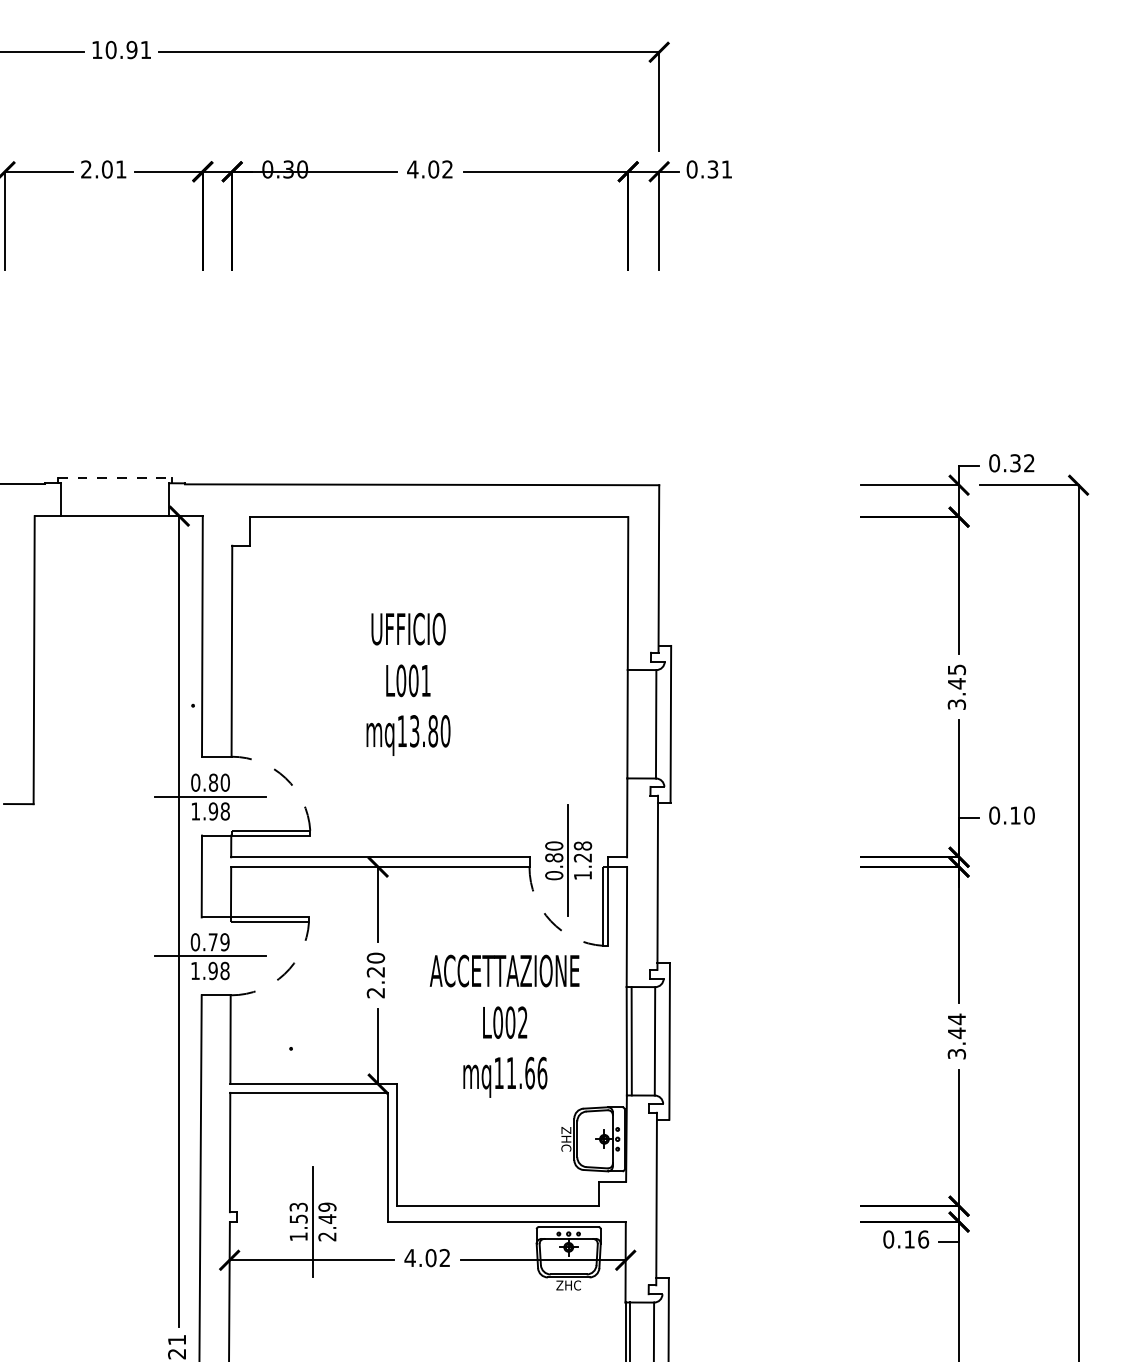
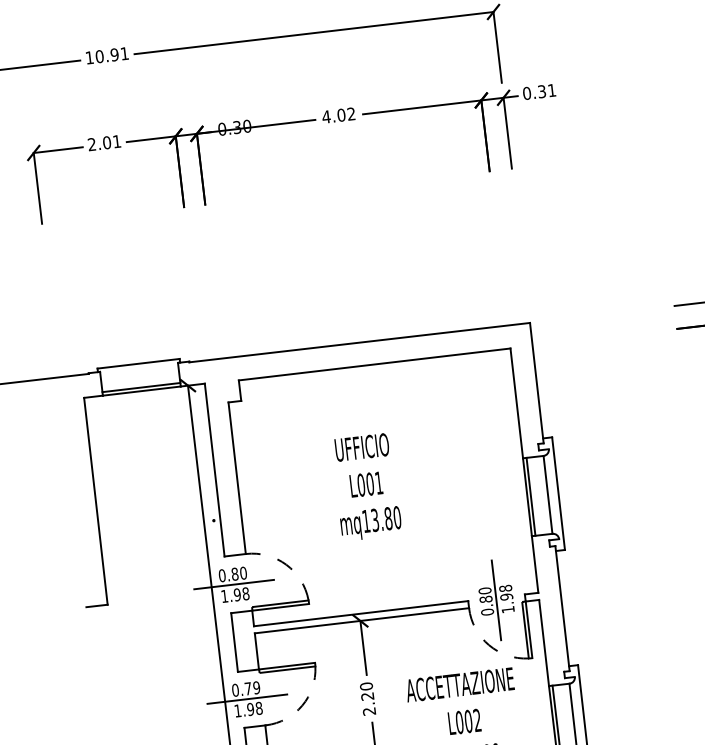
line: (115, 478) -> (138, 363), dashed -> solid
line: (114, 511) -> (141, 387), added
line: (632, 723) -> (530, 496), added
text: (583, 857) -> (507, 596), 1.28 -> 1.98

